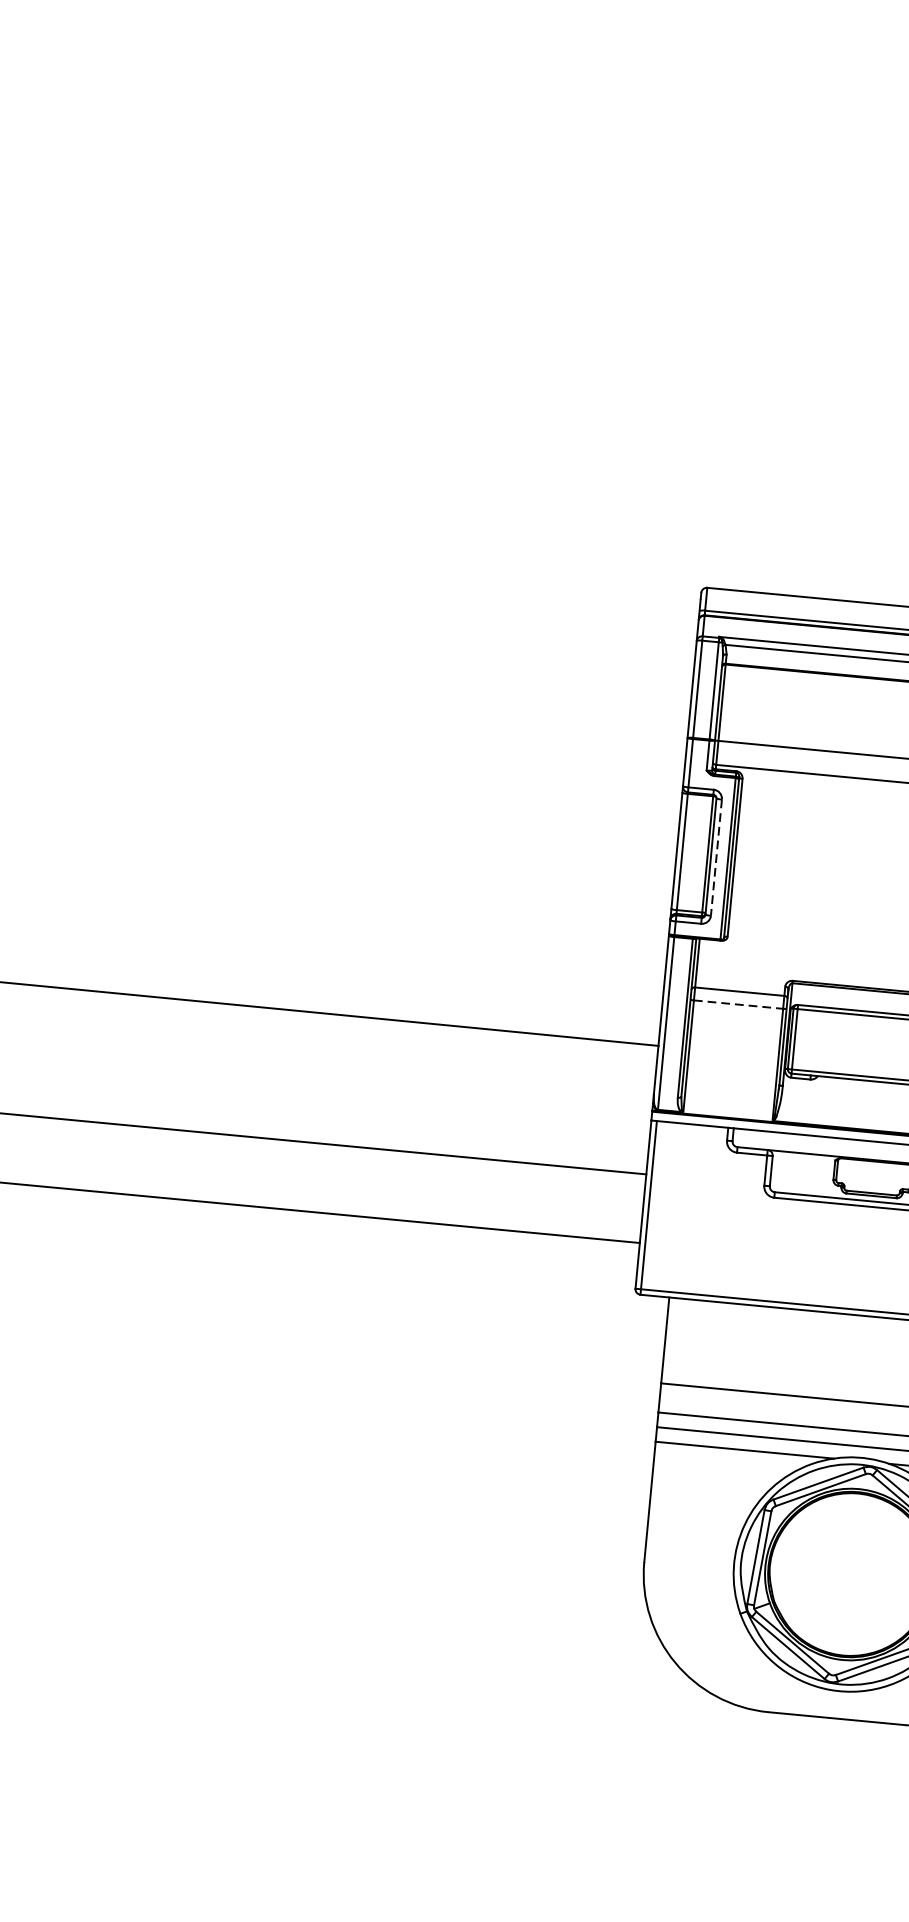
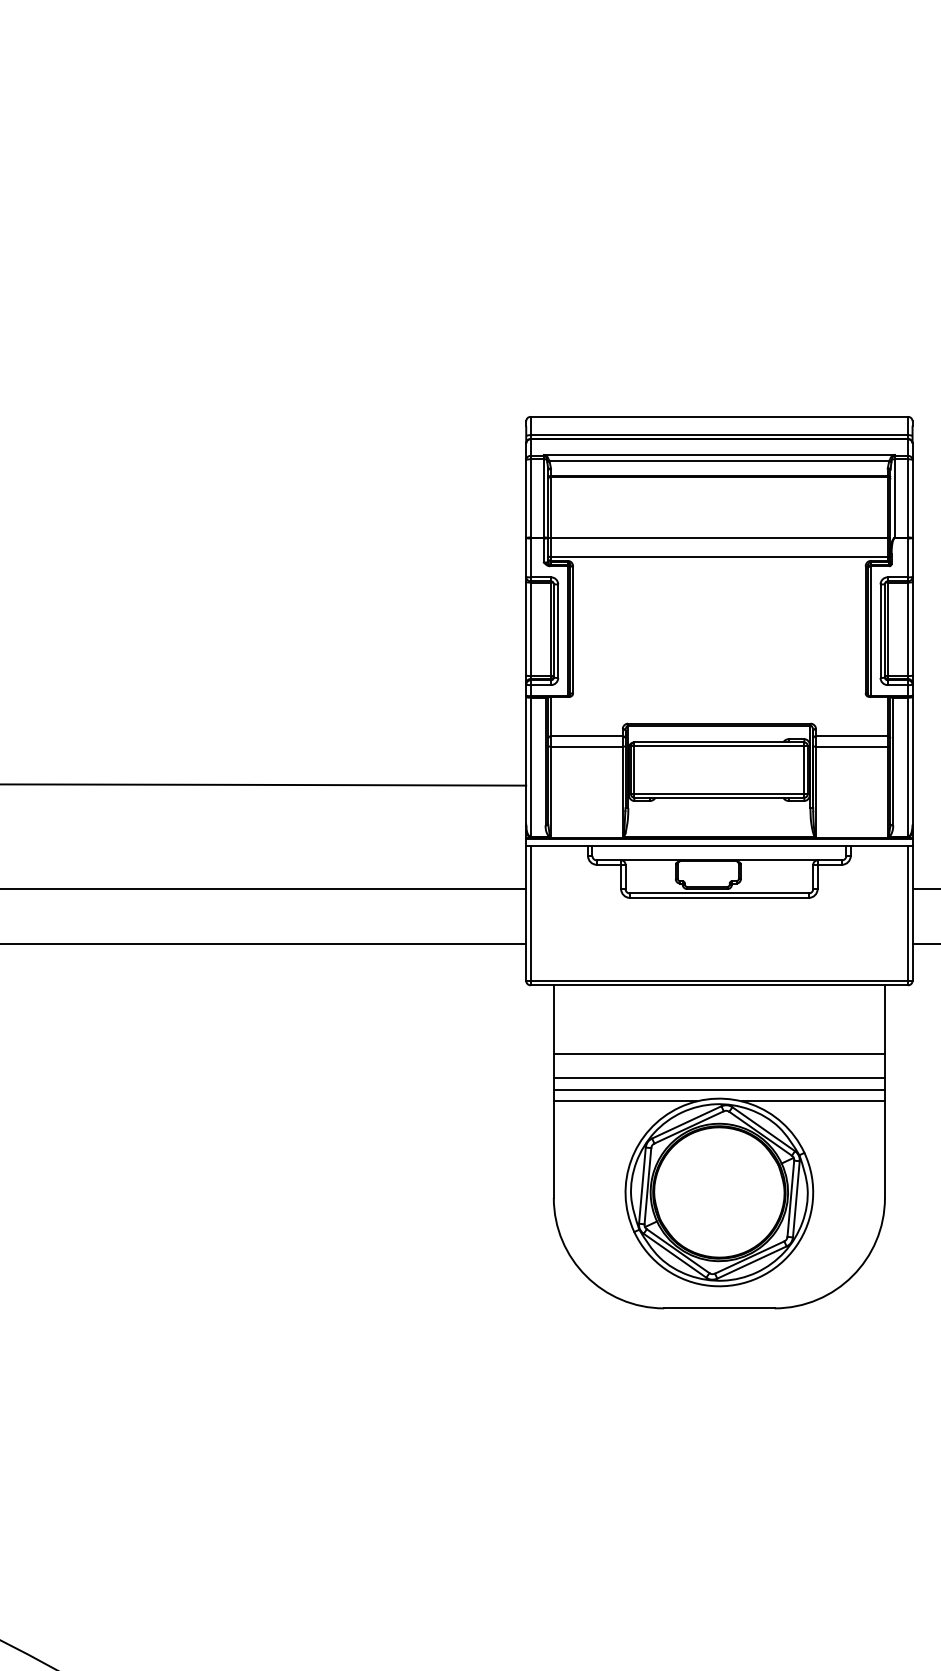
line: (716, 858) -> (558, 631), dashed -> solid
line: (738, 1004) -> (586, 746), dashed -> solid

